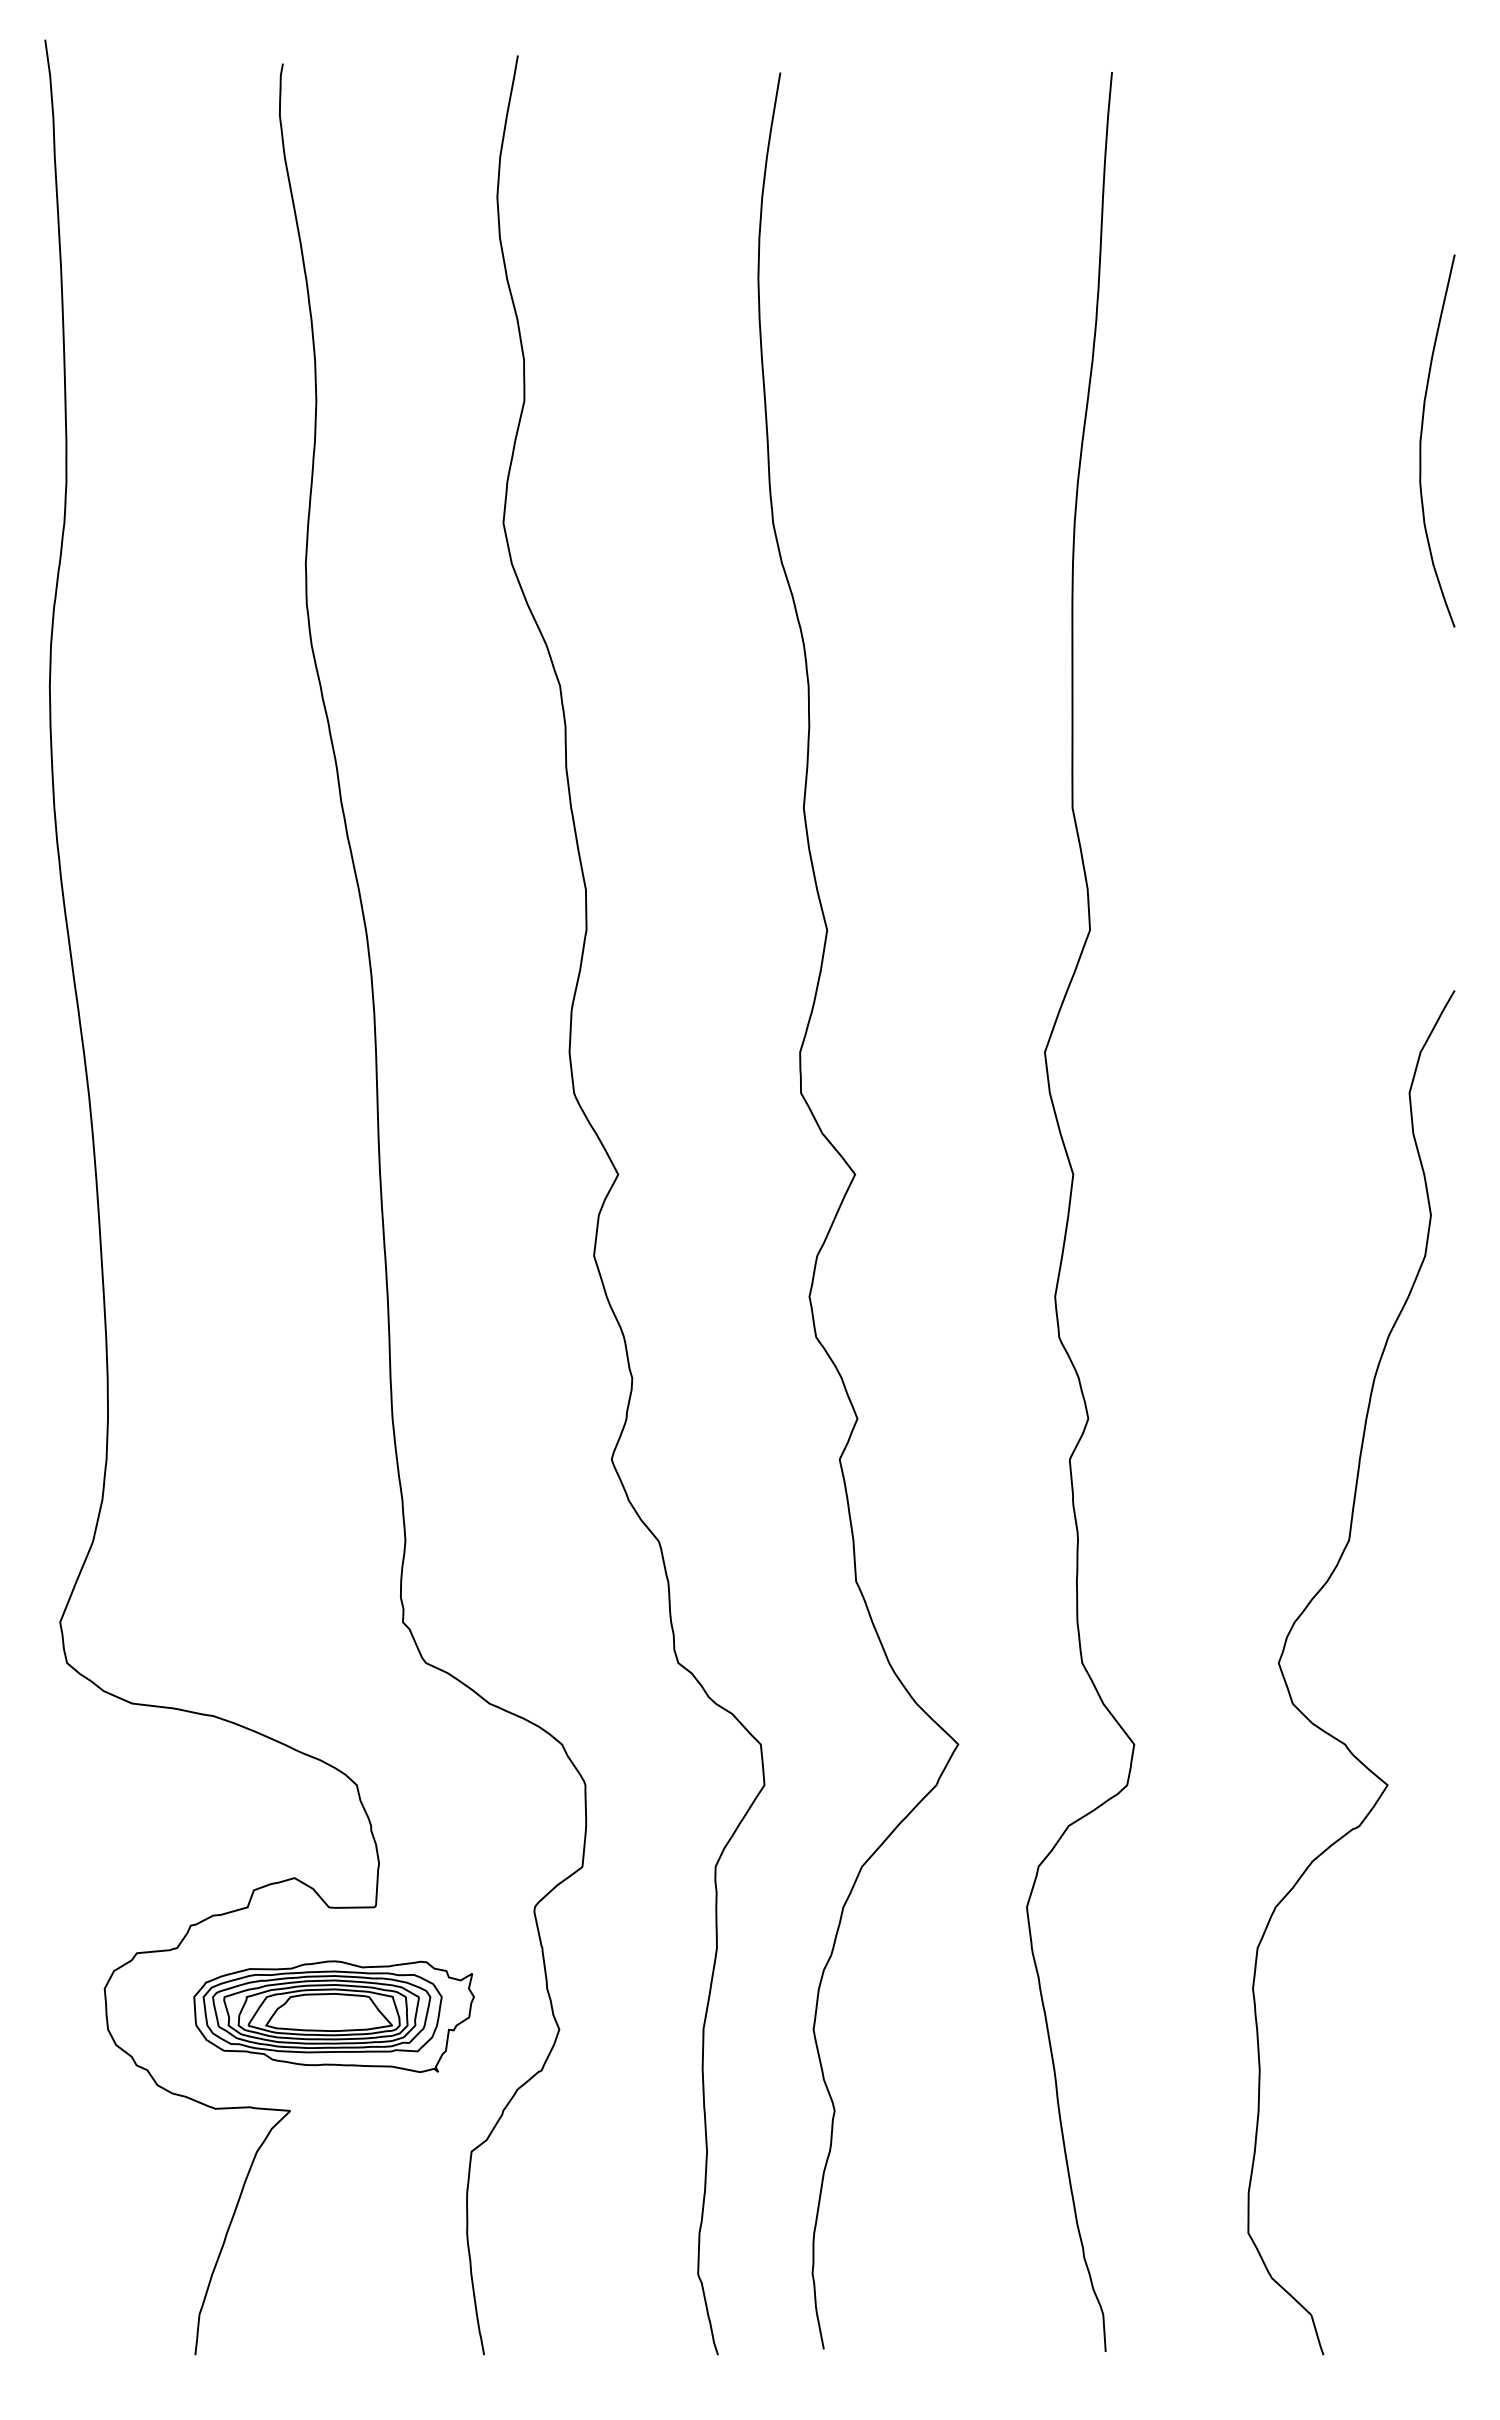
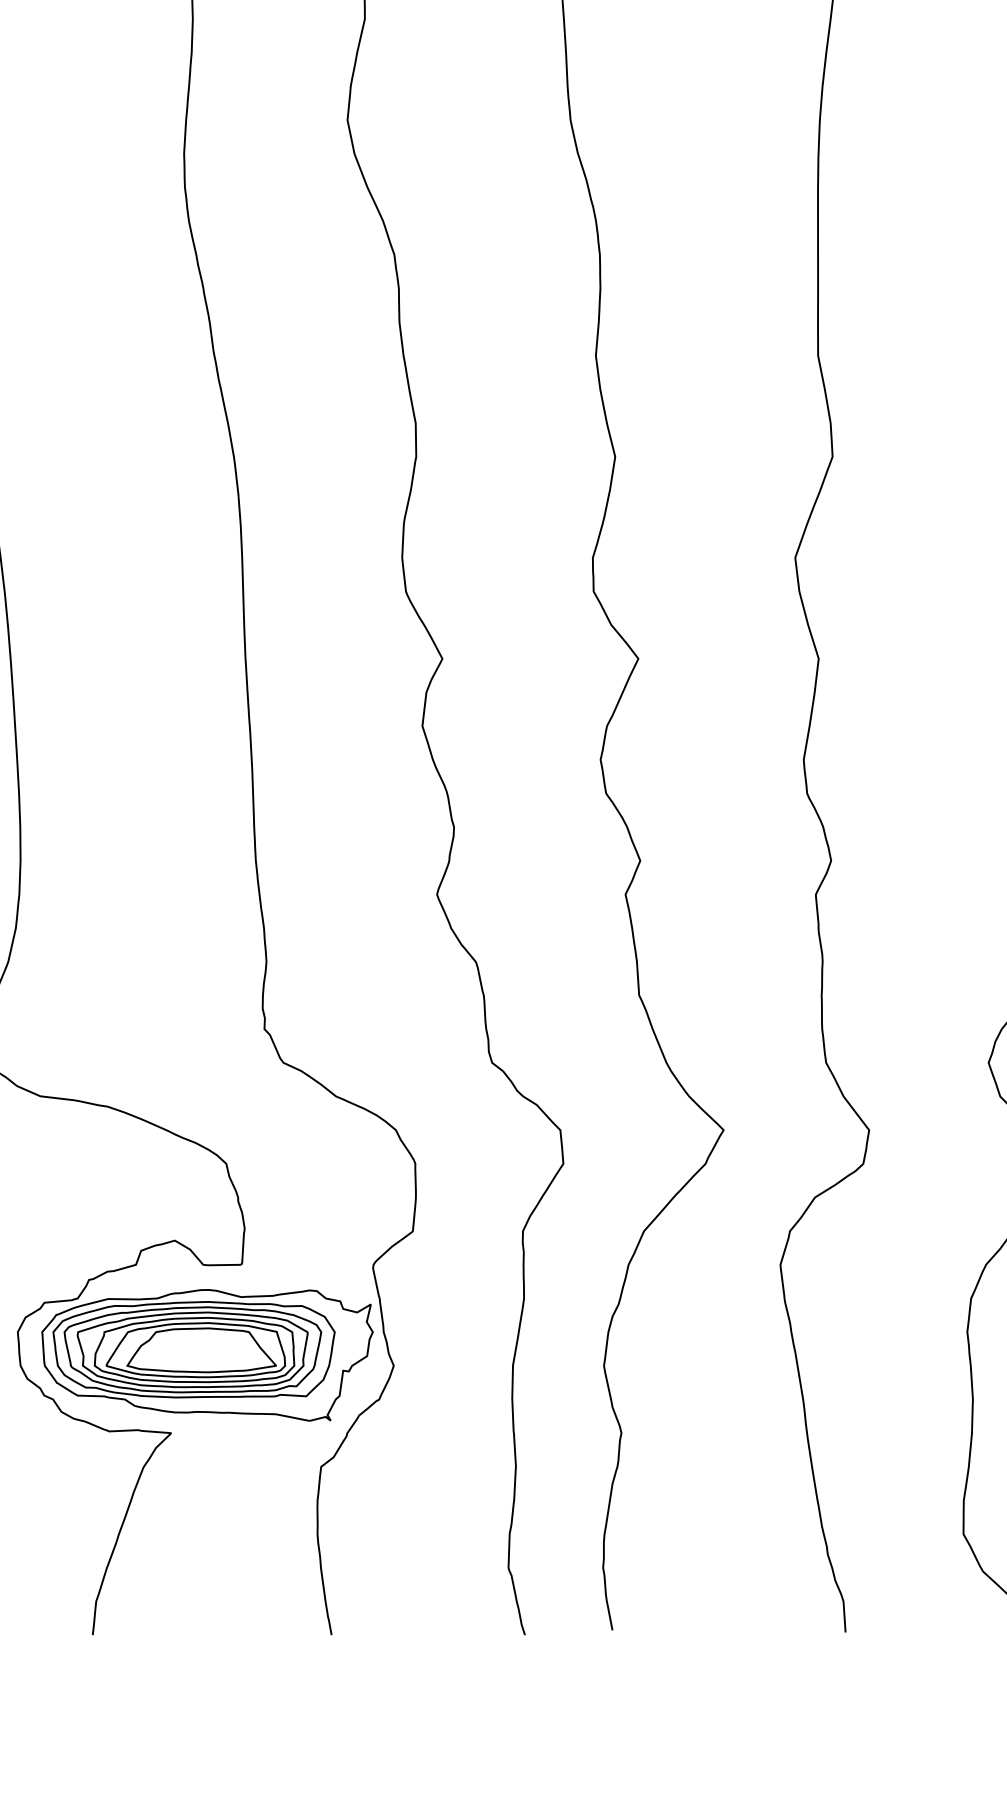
part: (333, 2016) -> (207, 1355), size x1.43

